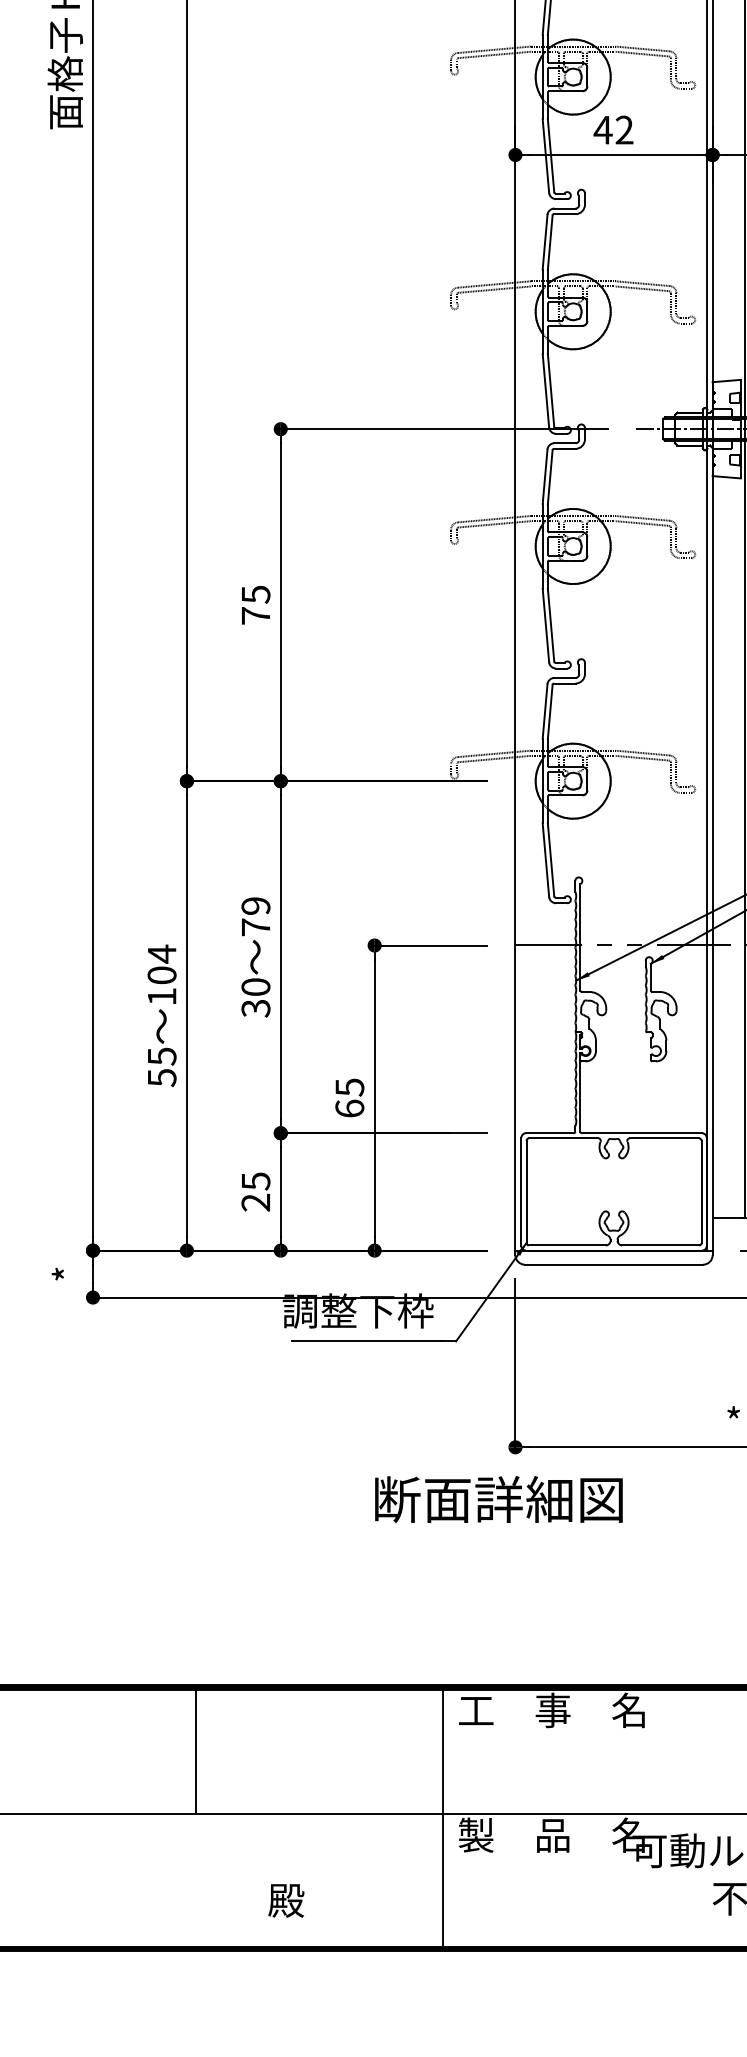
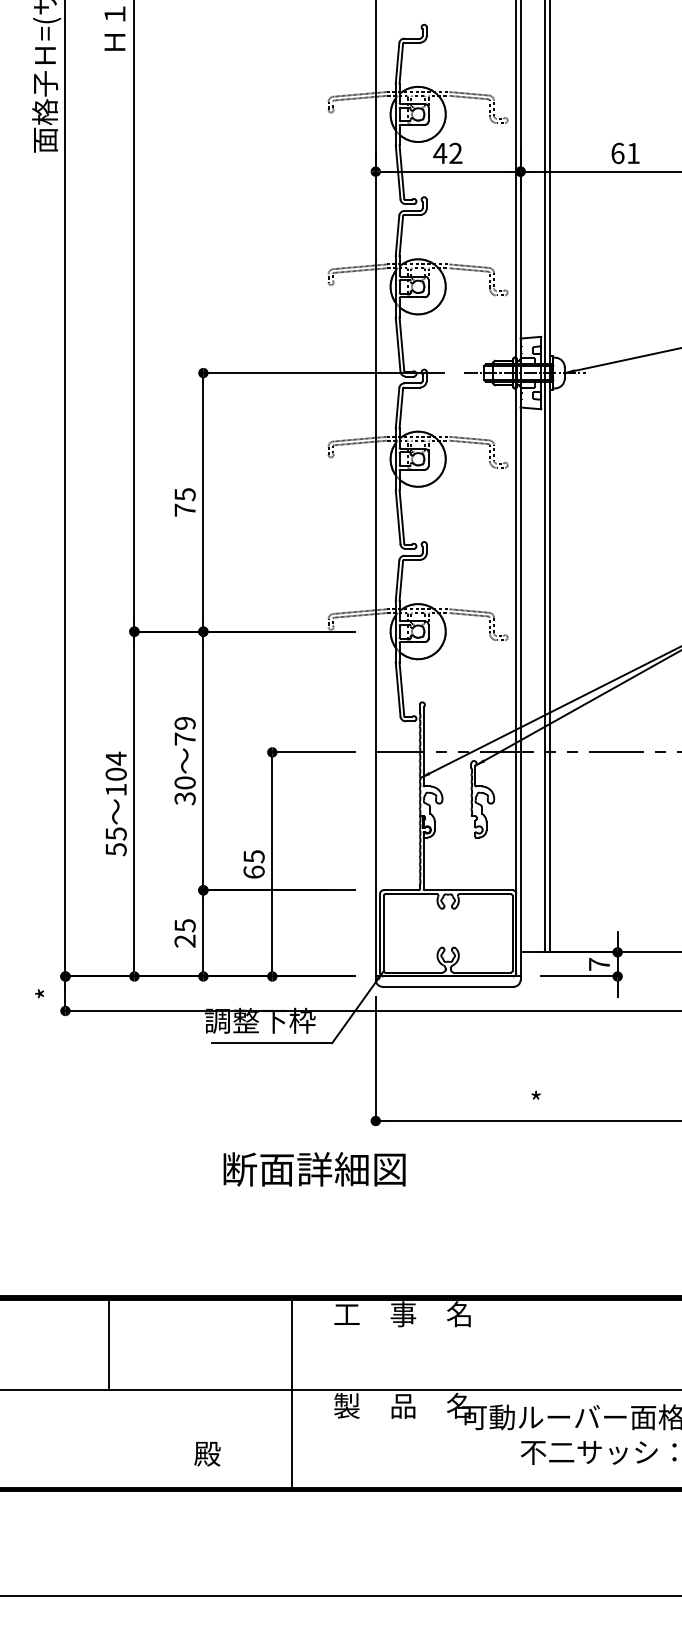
text: (498, 1499) -> (314, 1169), moved
line: (196, 1751) -> (109, 1344), moved
line: (442, 1818) -> (291, 1393), moved

